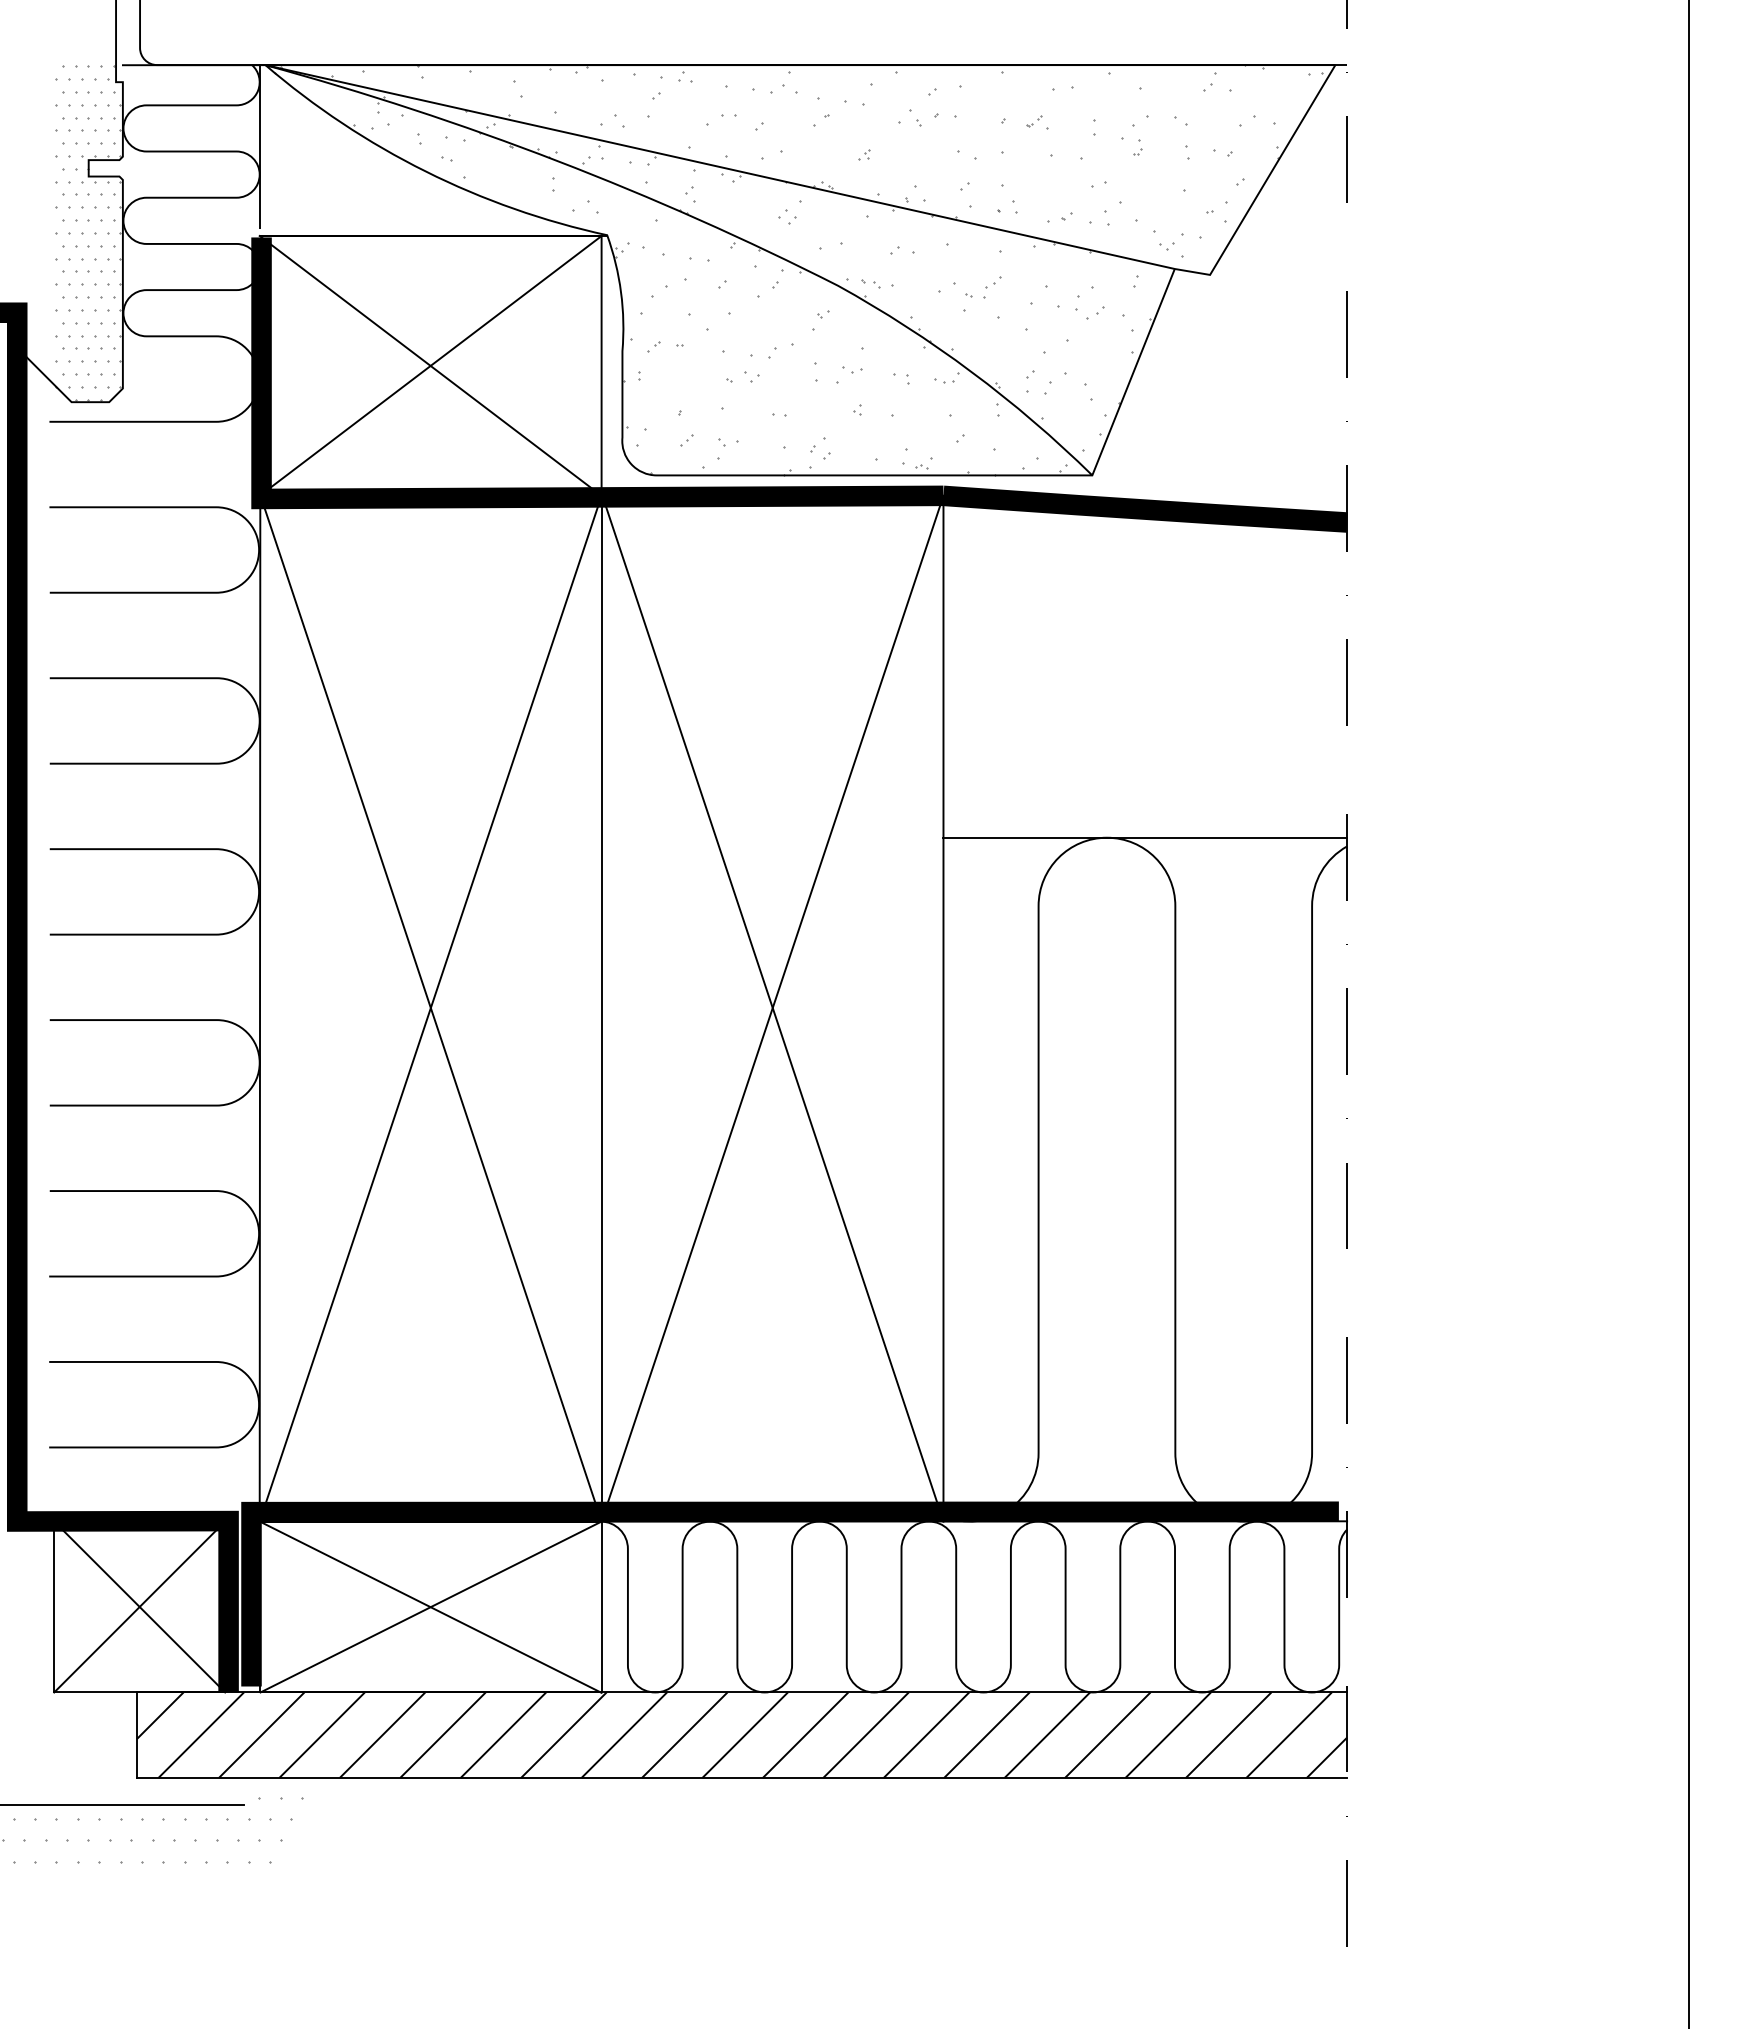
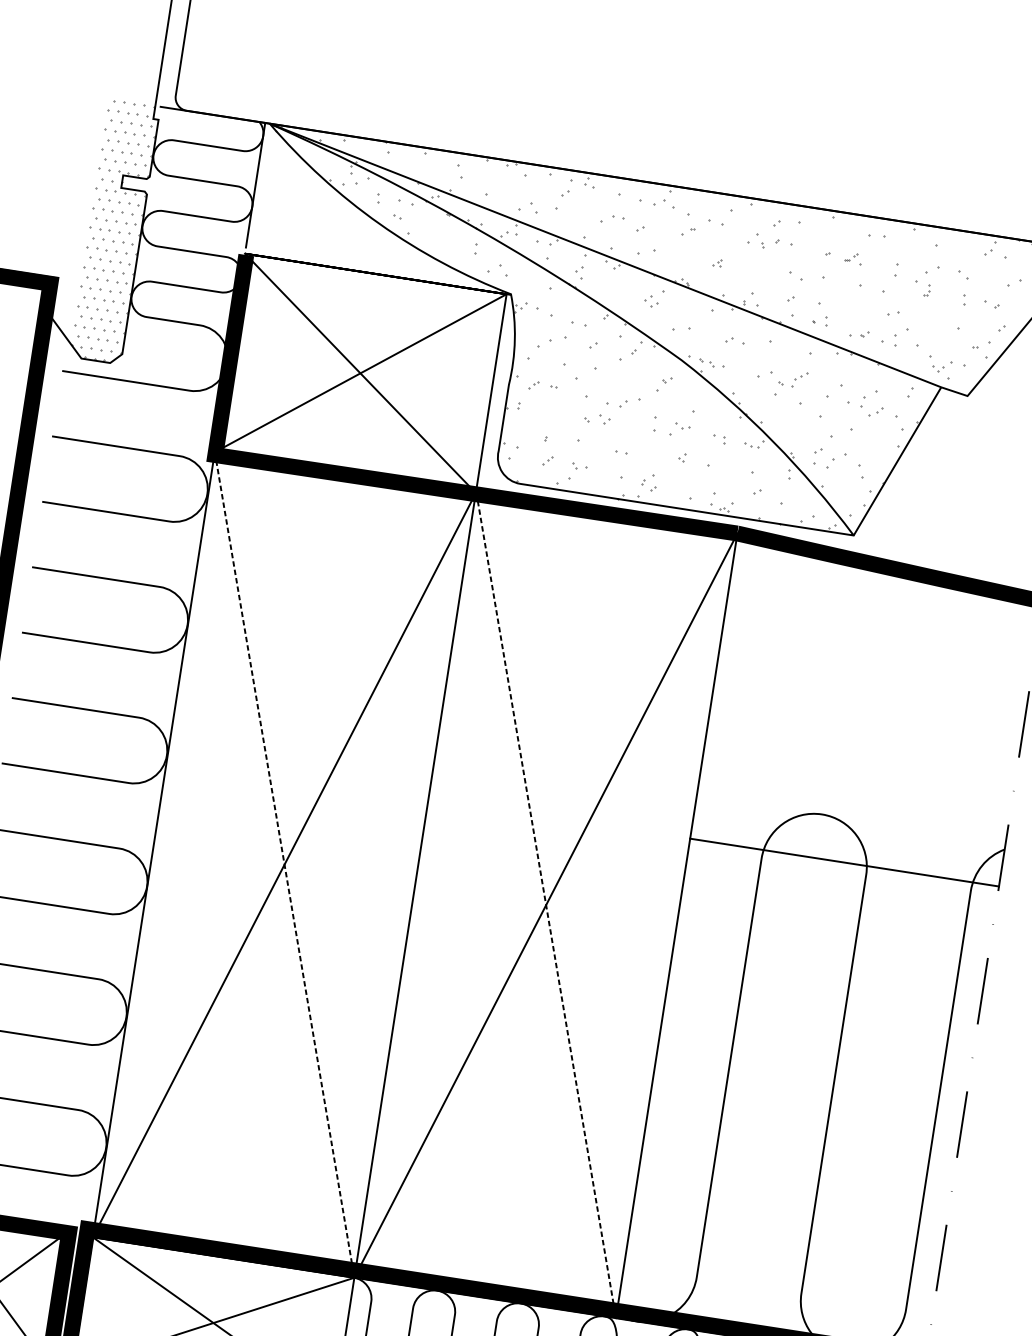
line: (1145, 837) -> (844, 862), moved
line: (430, 1008) -> (284, 864), solid -> dashed
line: (772, 1008) -> (545, 905), solid -> dashed

